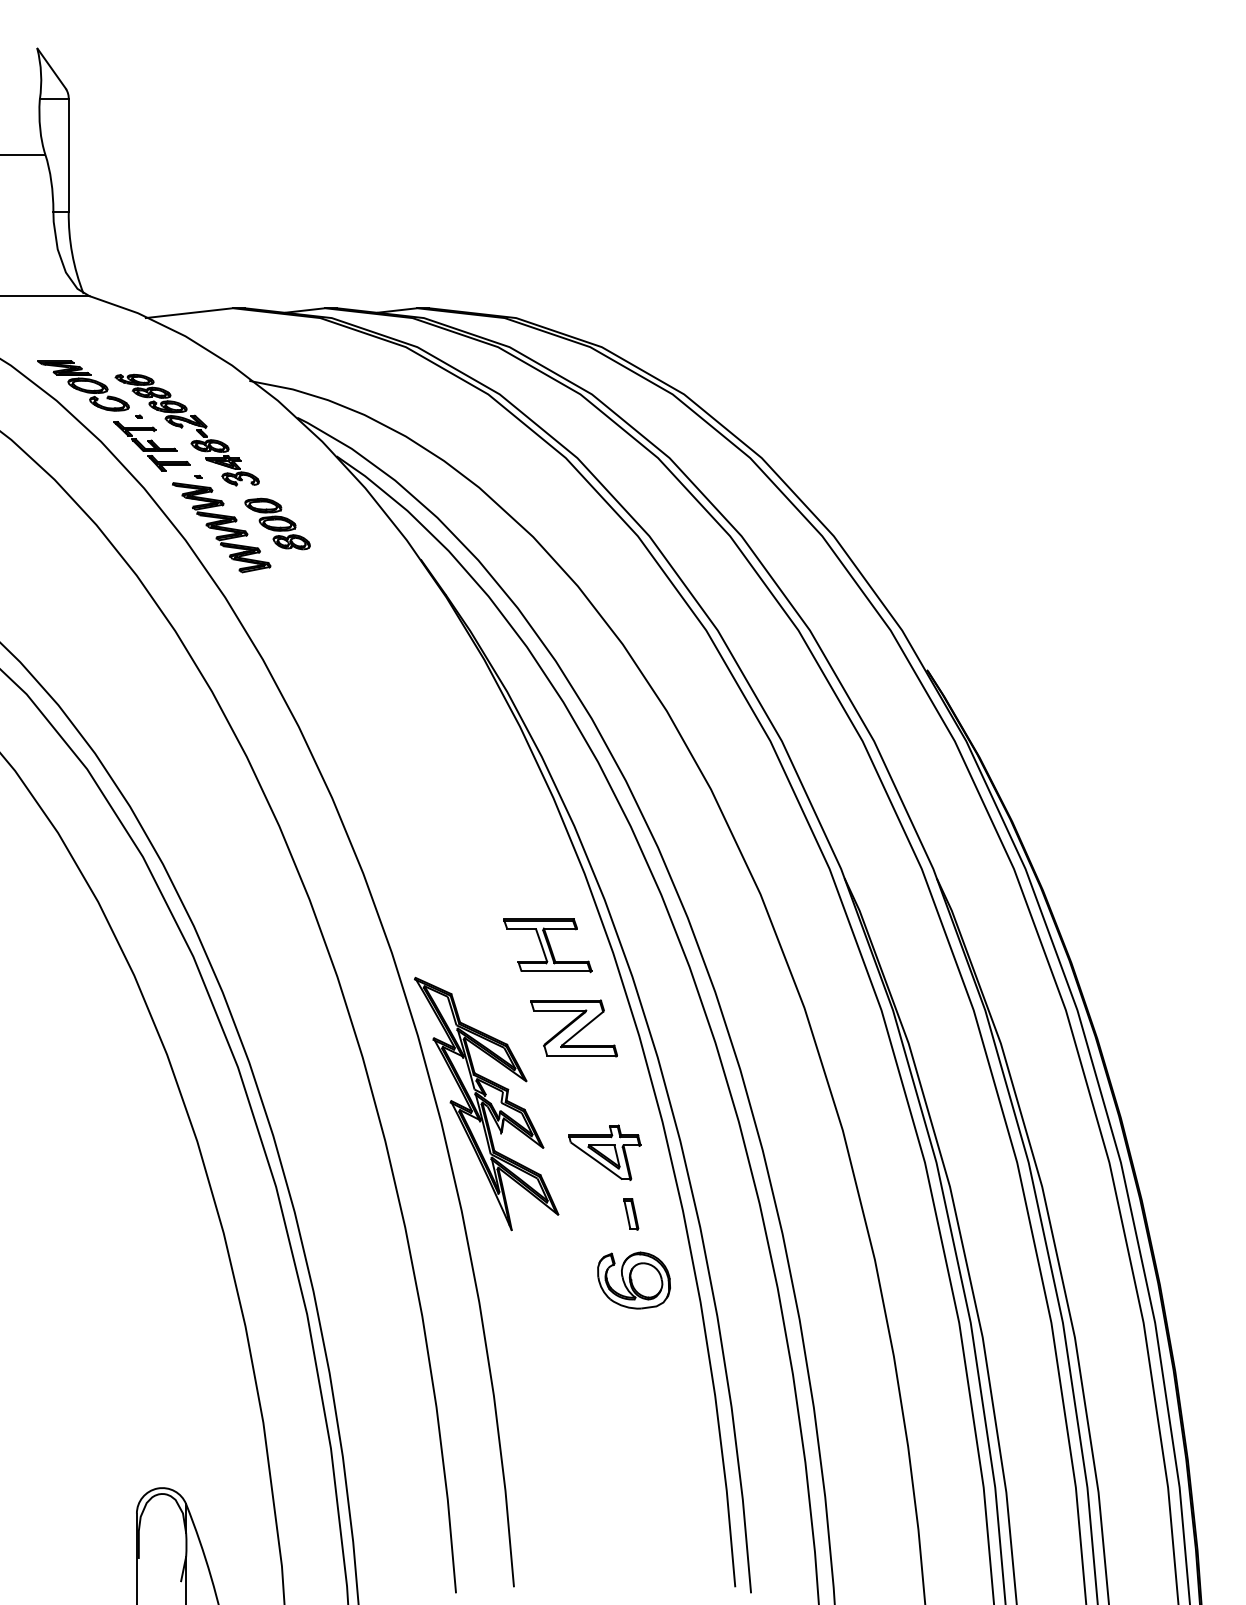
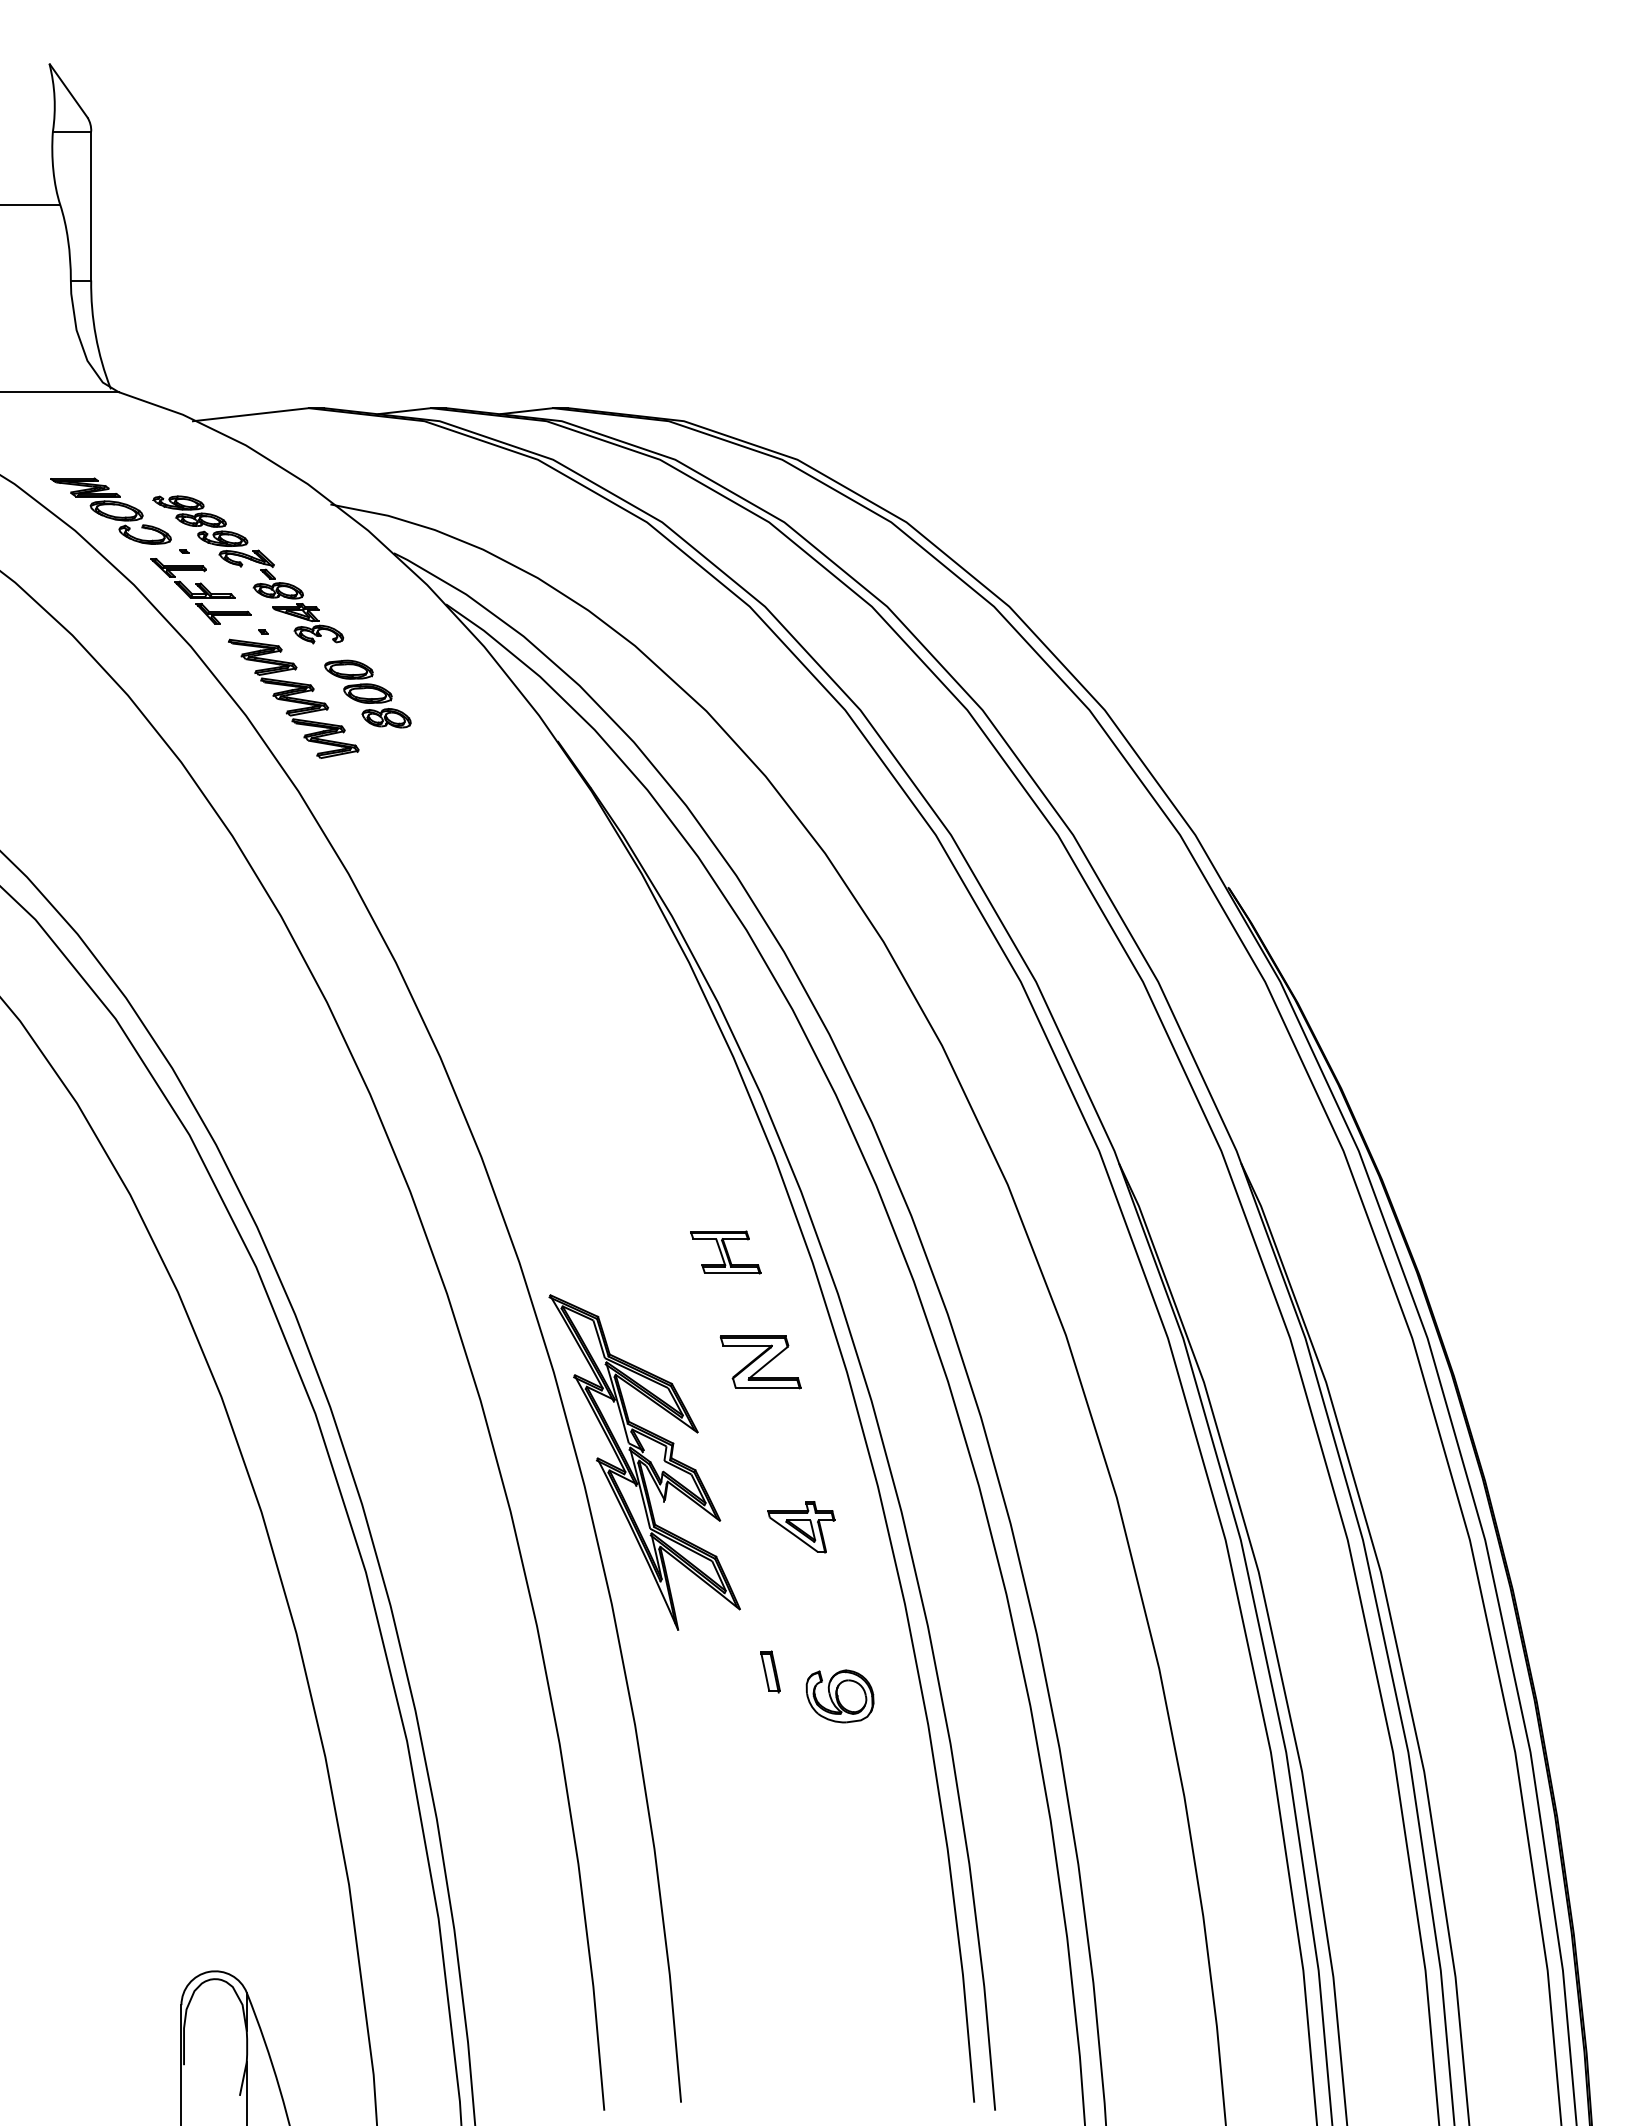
part: (547, 945) -> (725, 1252), size x0.6
part: (573, 1028) -> (760, 1362), size x0.7
part: (604, 1153) -> (801, 1527), size x0.7
part: (631, 1214) -> (770, 1671), moved
part: (633, 1280) -> (839, 1696), size x0.7

